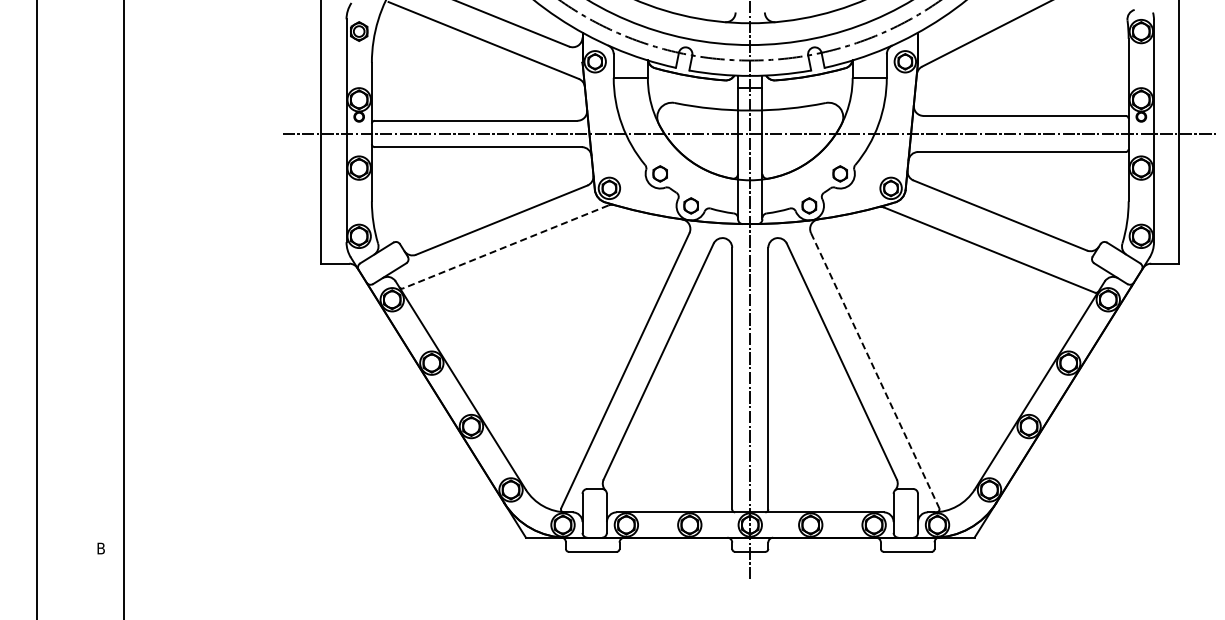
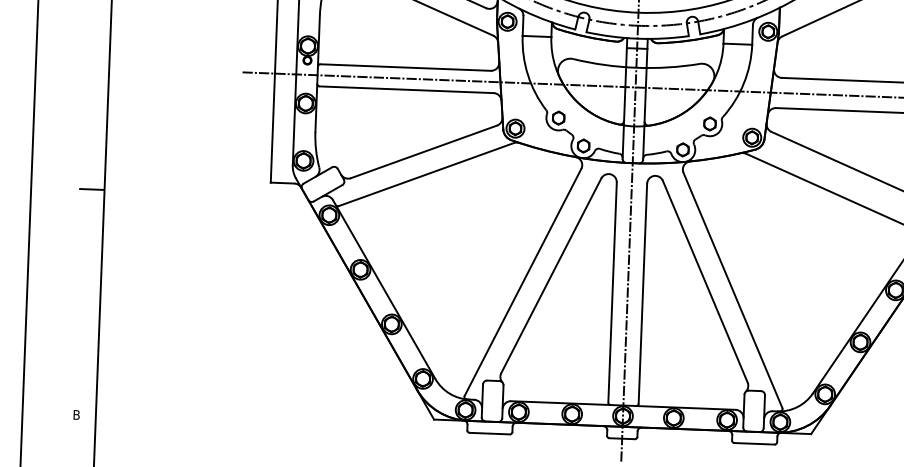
line: (505, 247) -> (426, 174), dashed -> solid
line: (108, 279) -> (91, 189), added
line: (875, 370) -> (733, 290), dashed -> solid

